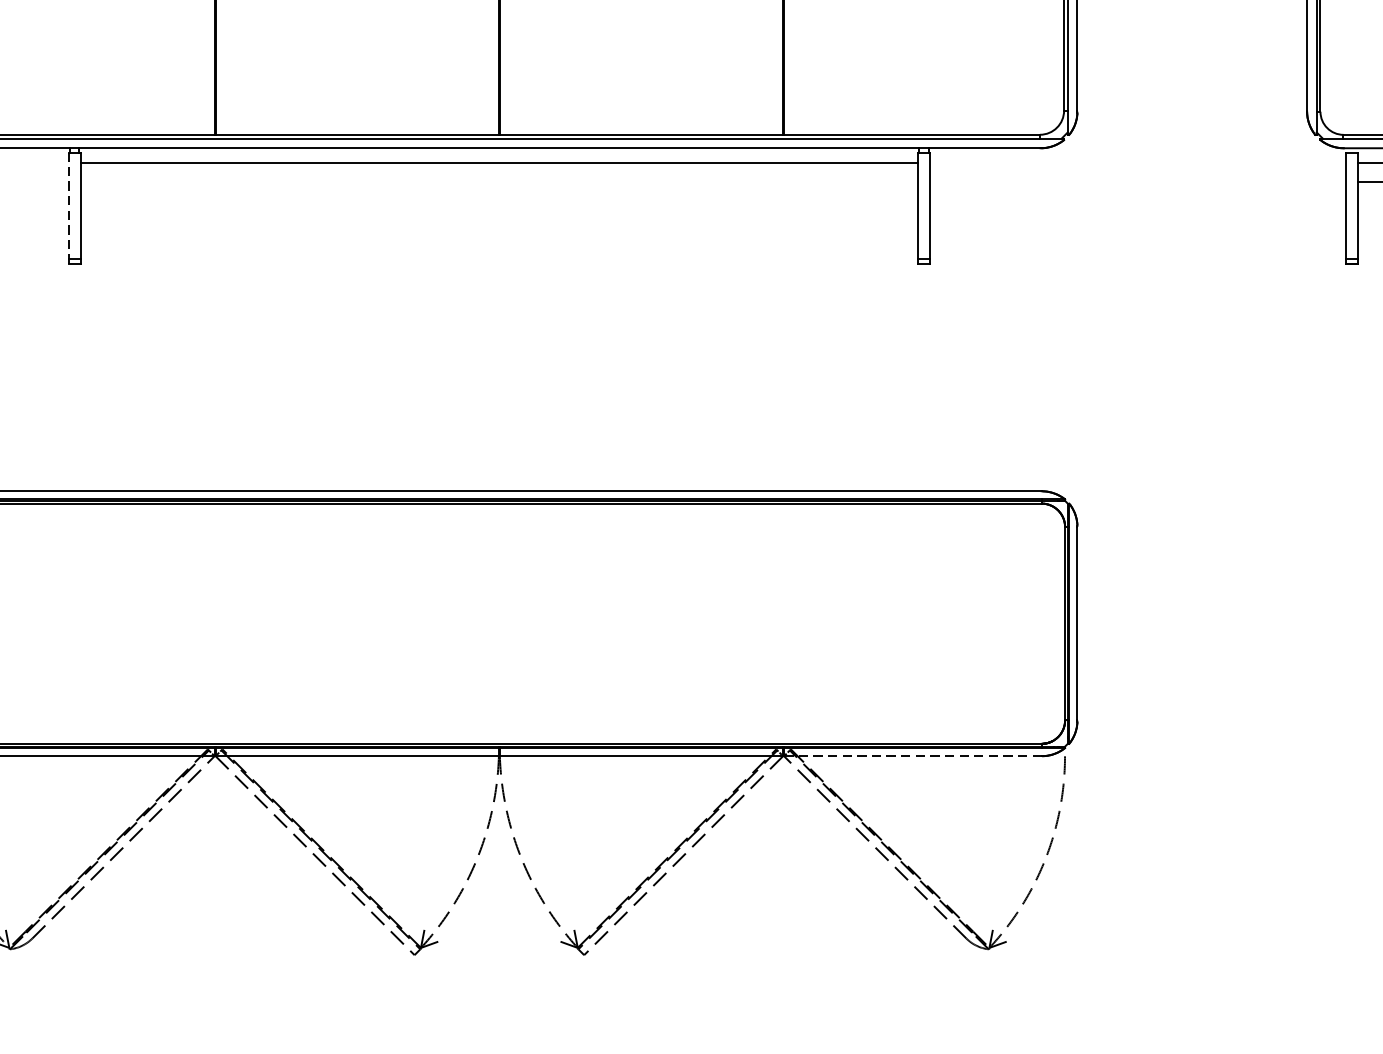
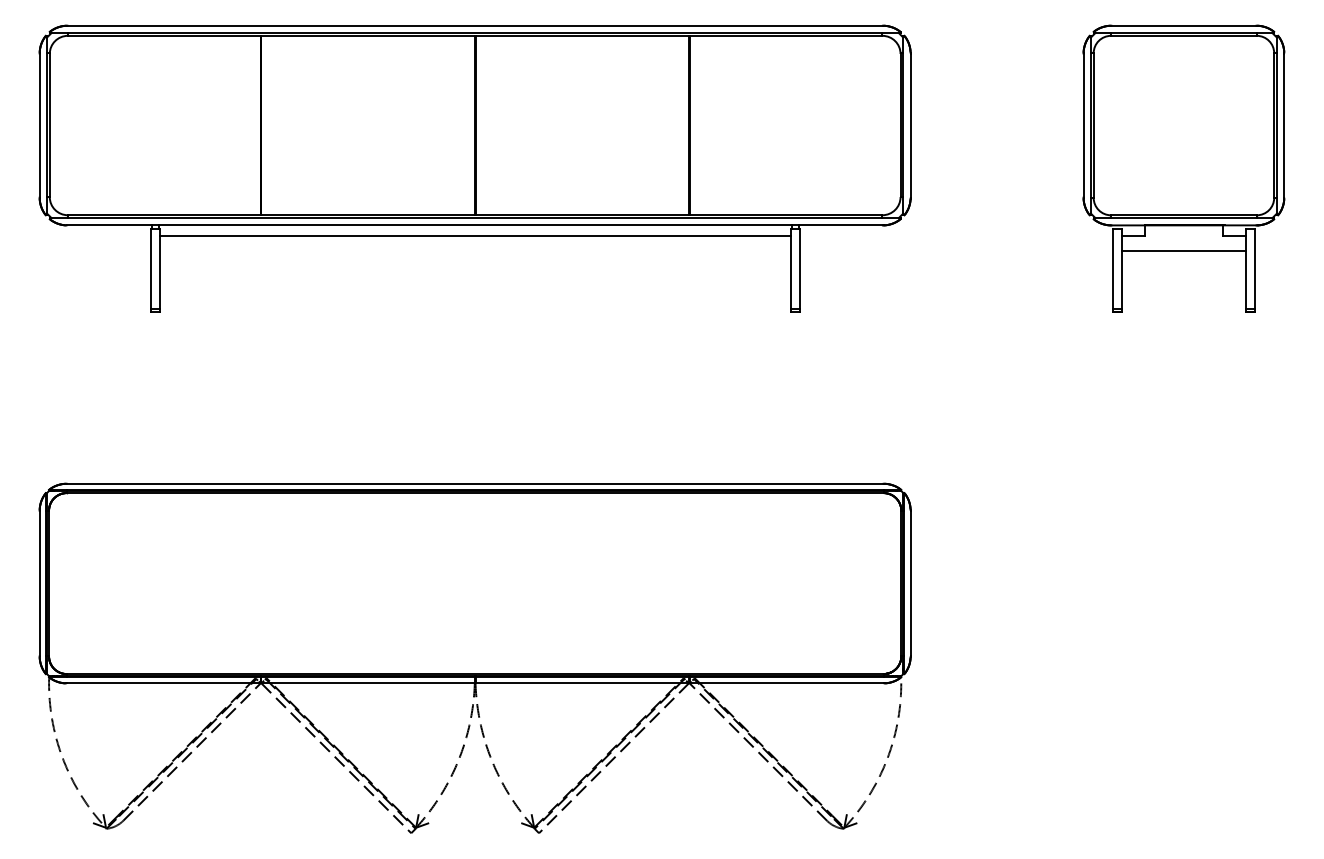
line: (68, 208) -> (150, 270), dashed -> solid
line: (912, 756) -> (786, 683), dashed -> solid

